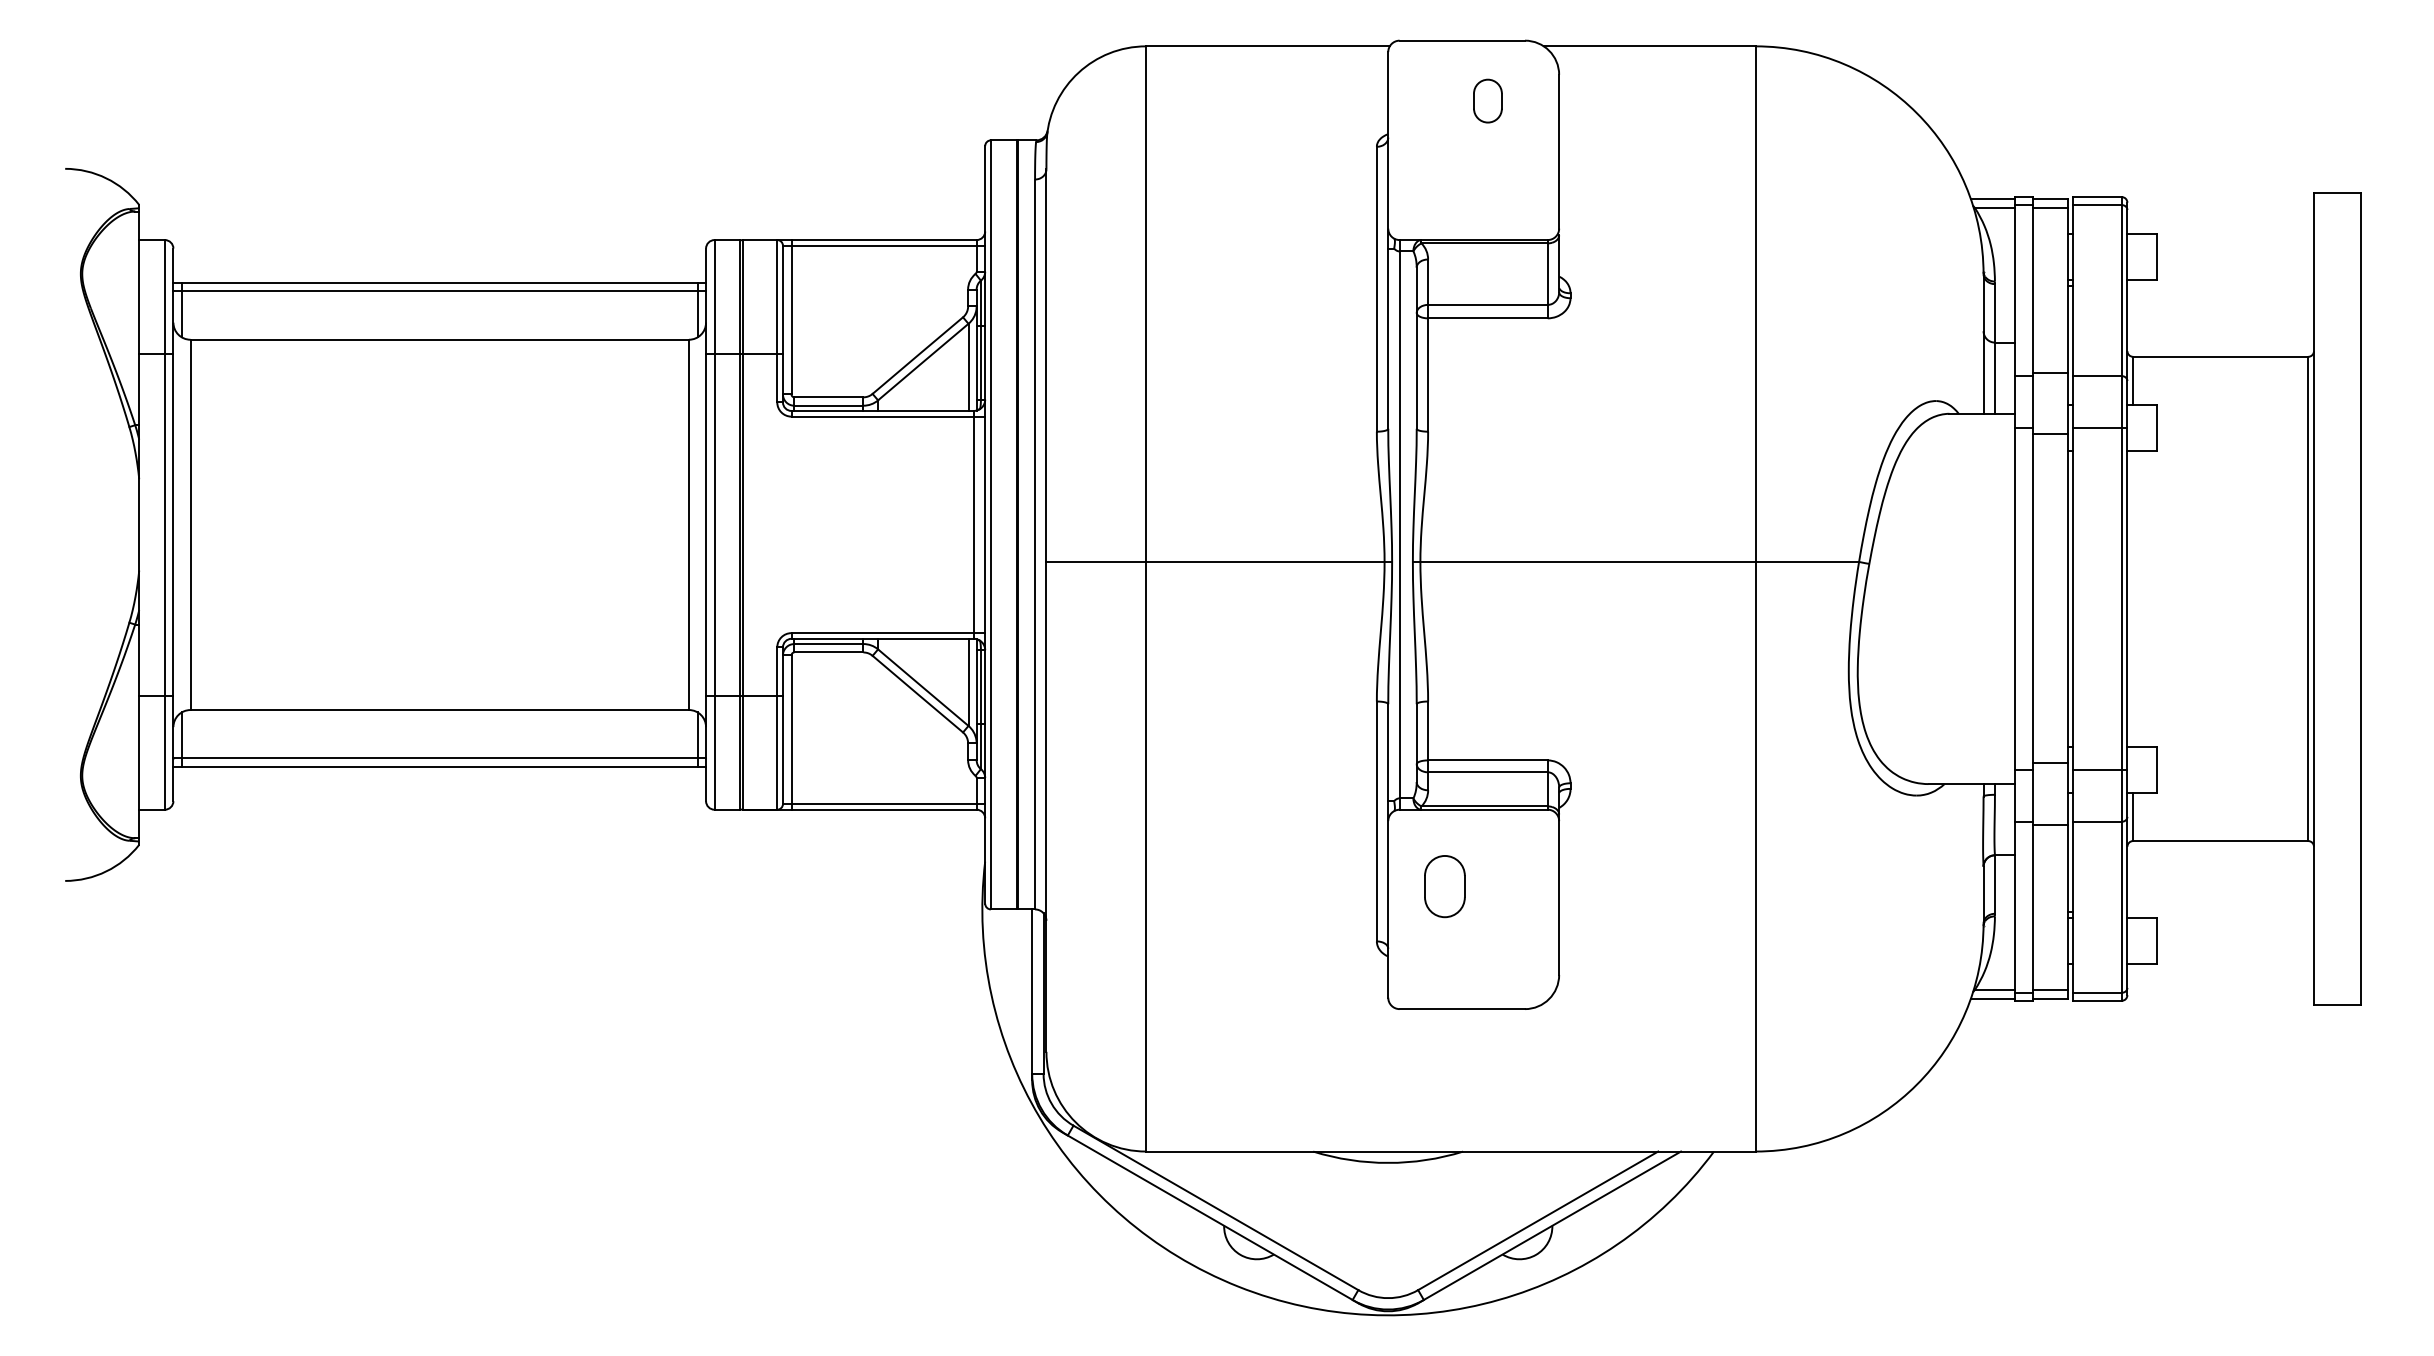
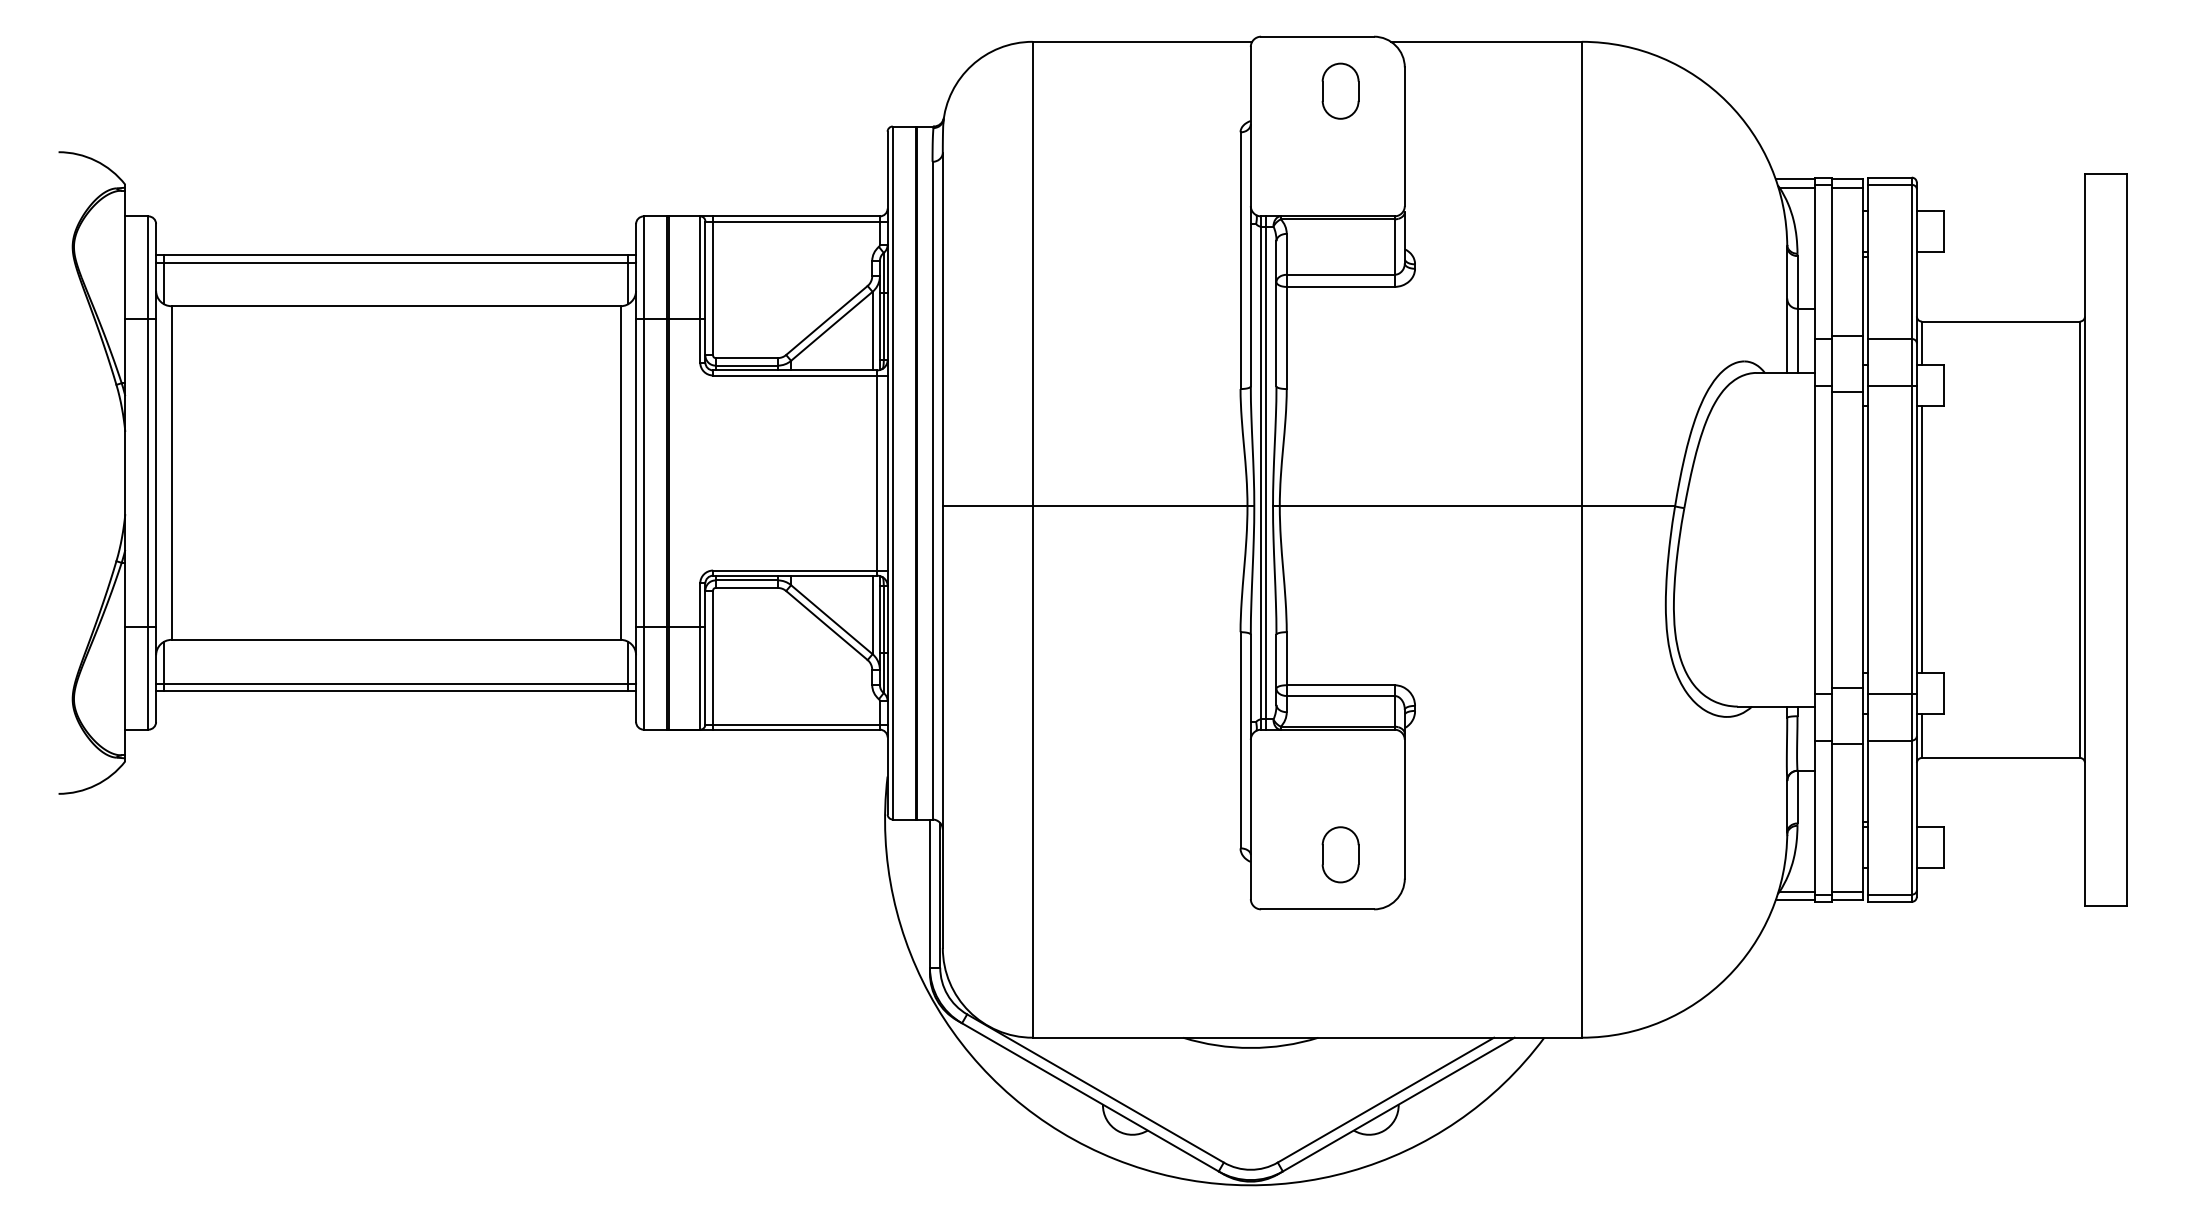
part: (1487, 100) -> (1340, 90), size x1.43
line: (1405, 524) -> (1266, 472), added
line: (2133, 598) -> (1922, 539), added
part: (1444, 886) -> (1340, 854), moved

